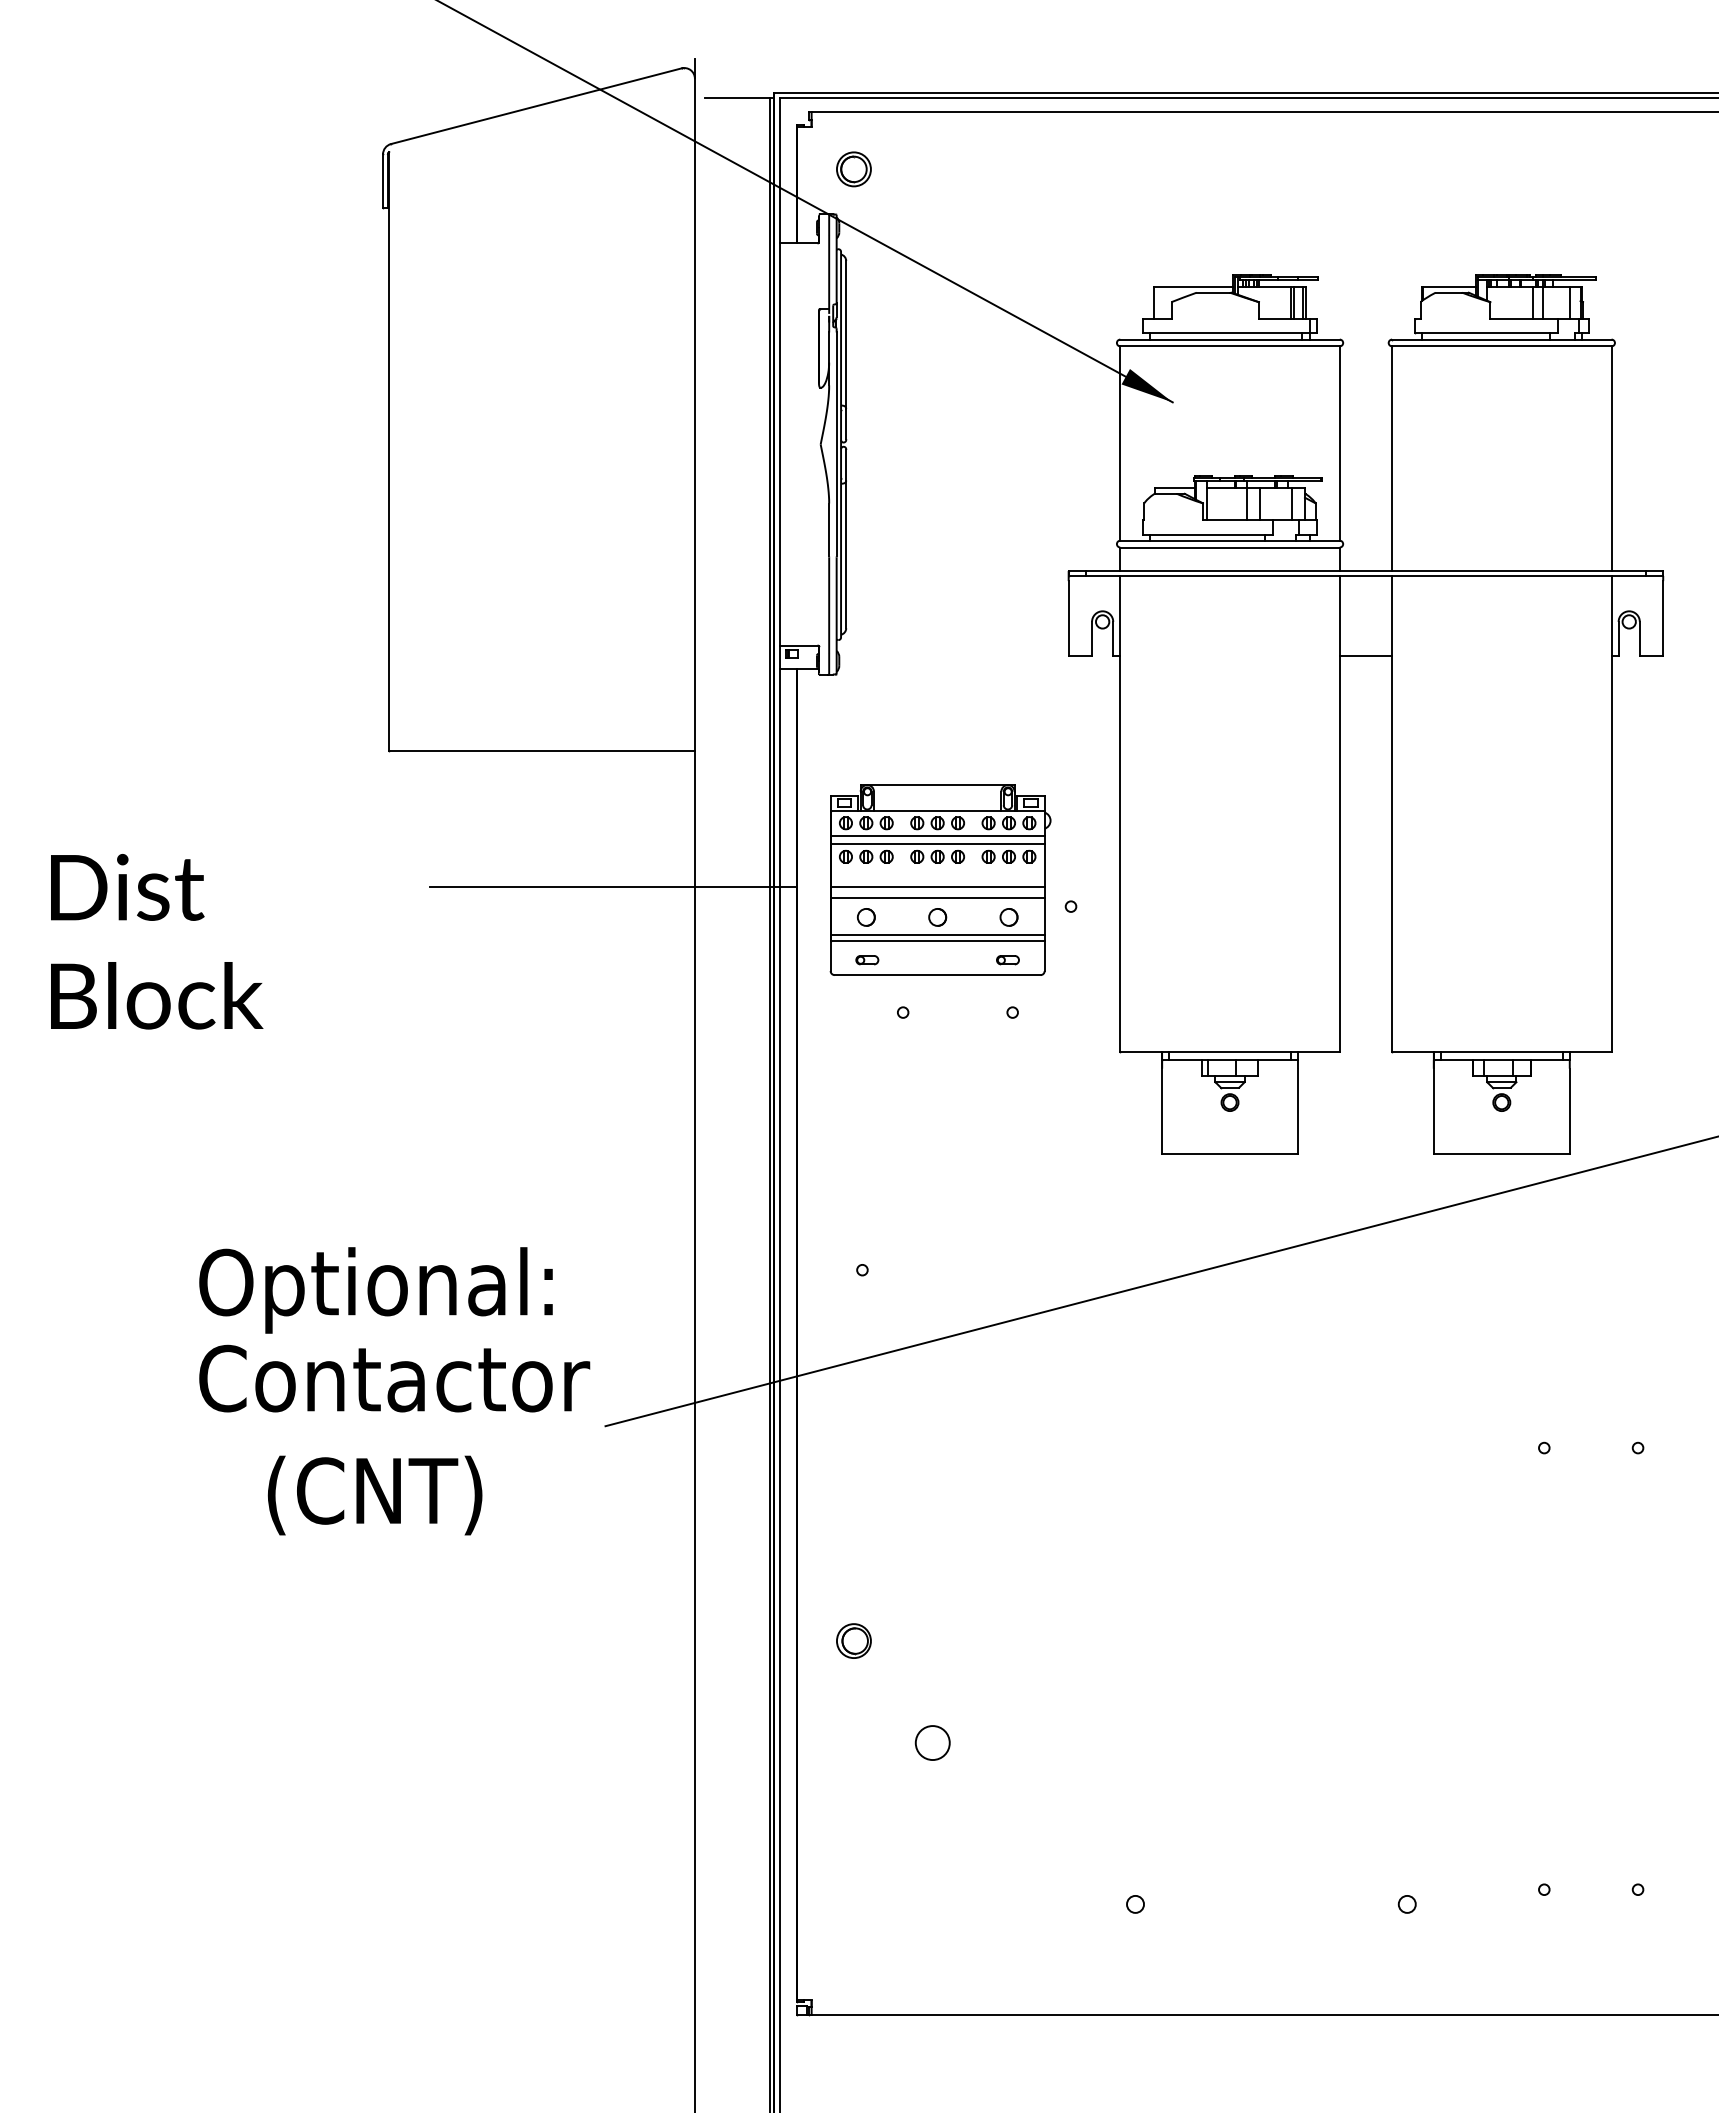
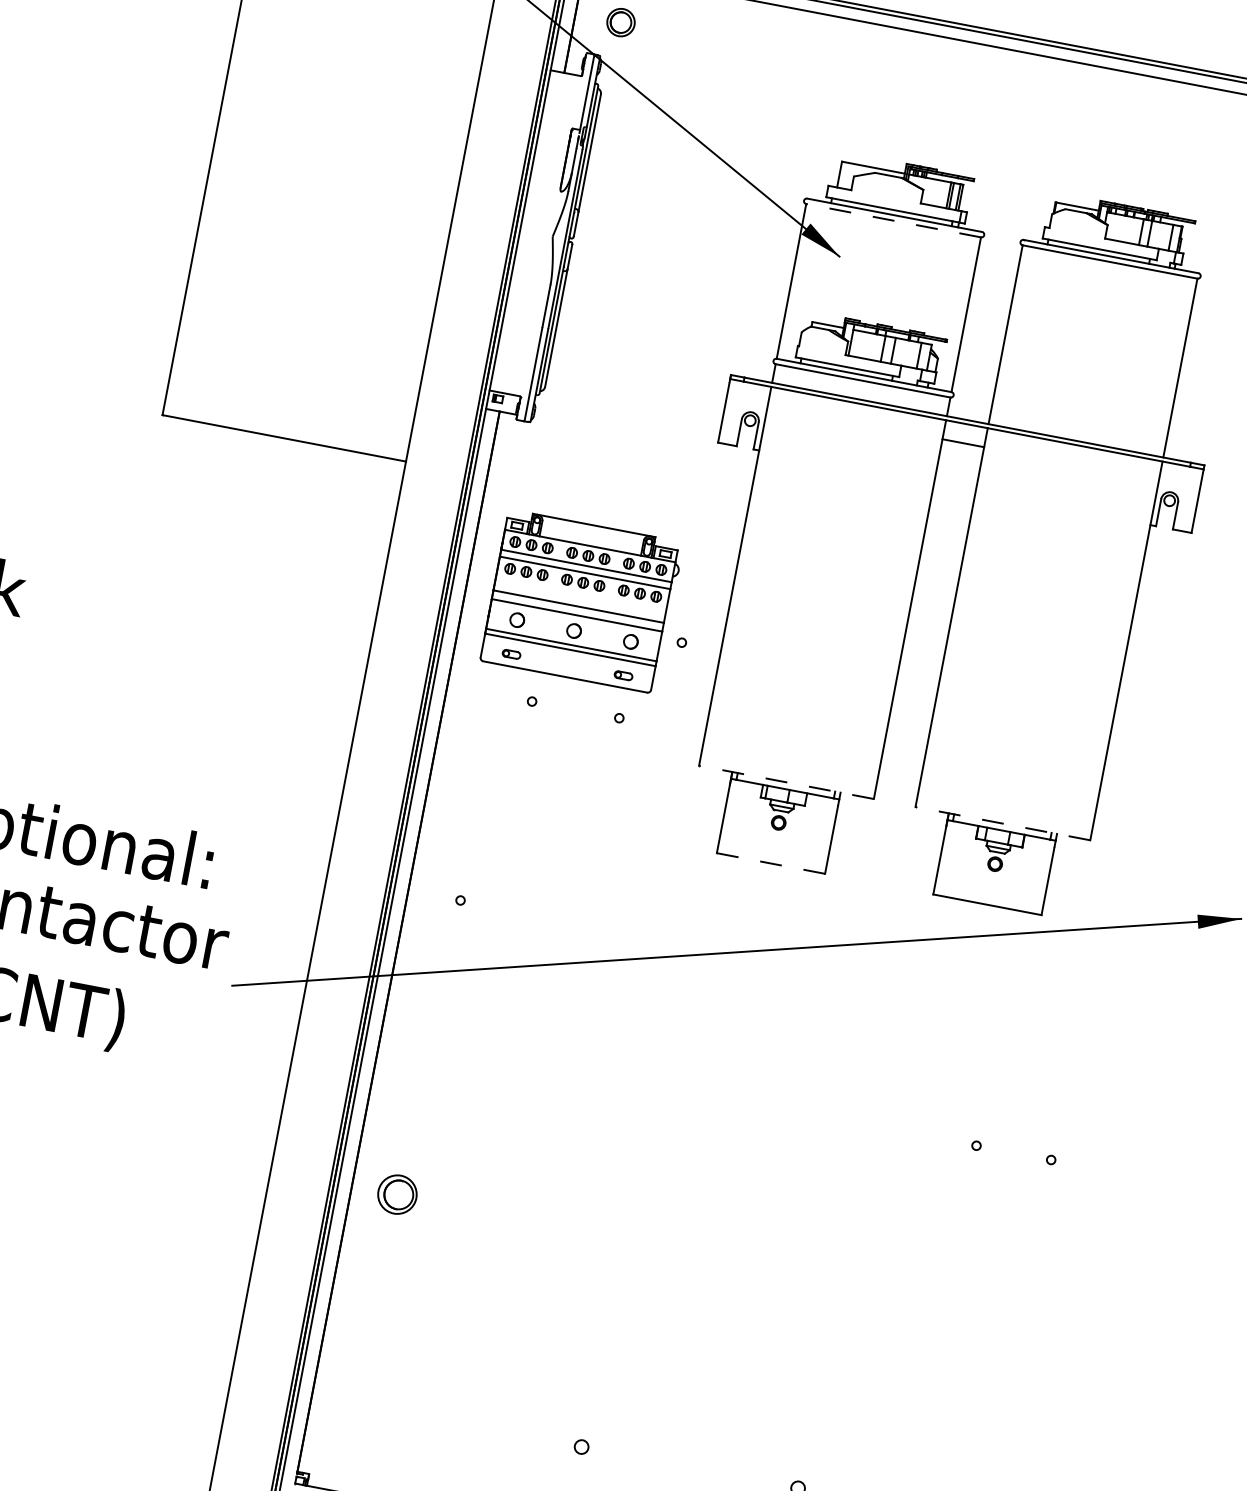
line: (1230, 346) -> (893, 220), solid -> dashed
line: (1365, 655) -> (963, 442), moved
line: (613, 886) -> (320, 557), removed
line: (1230, 1051) -> (786, 782), solid -> dashed
line: (1501, 1051) -> (1002, 823), solid -> dashed
line: (1230, 1153) -> (771, 863), solid -> dashed
part: (853, 1640) -> (397, 1194), size x1.4
circle: (932, 1742) -> (444, 1287), removed

